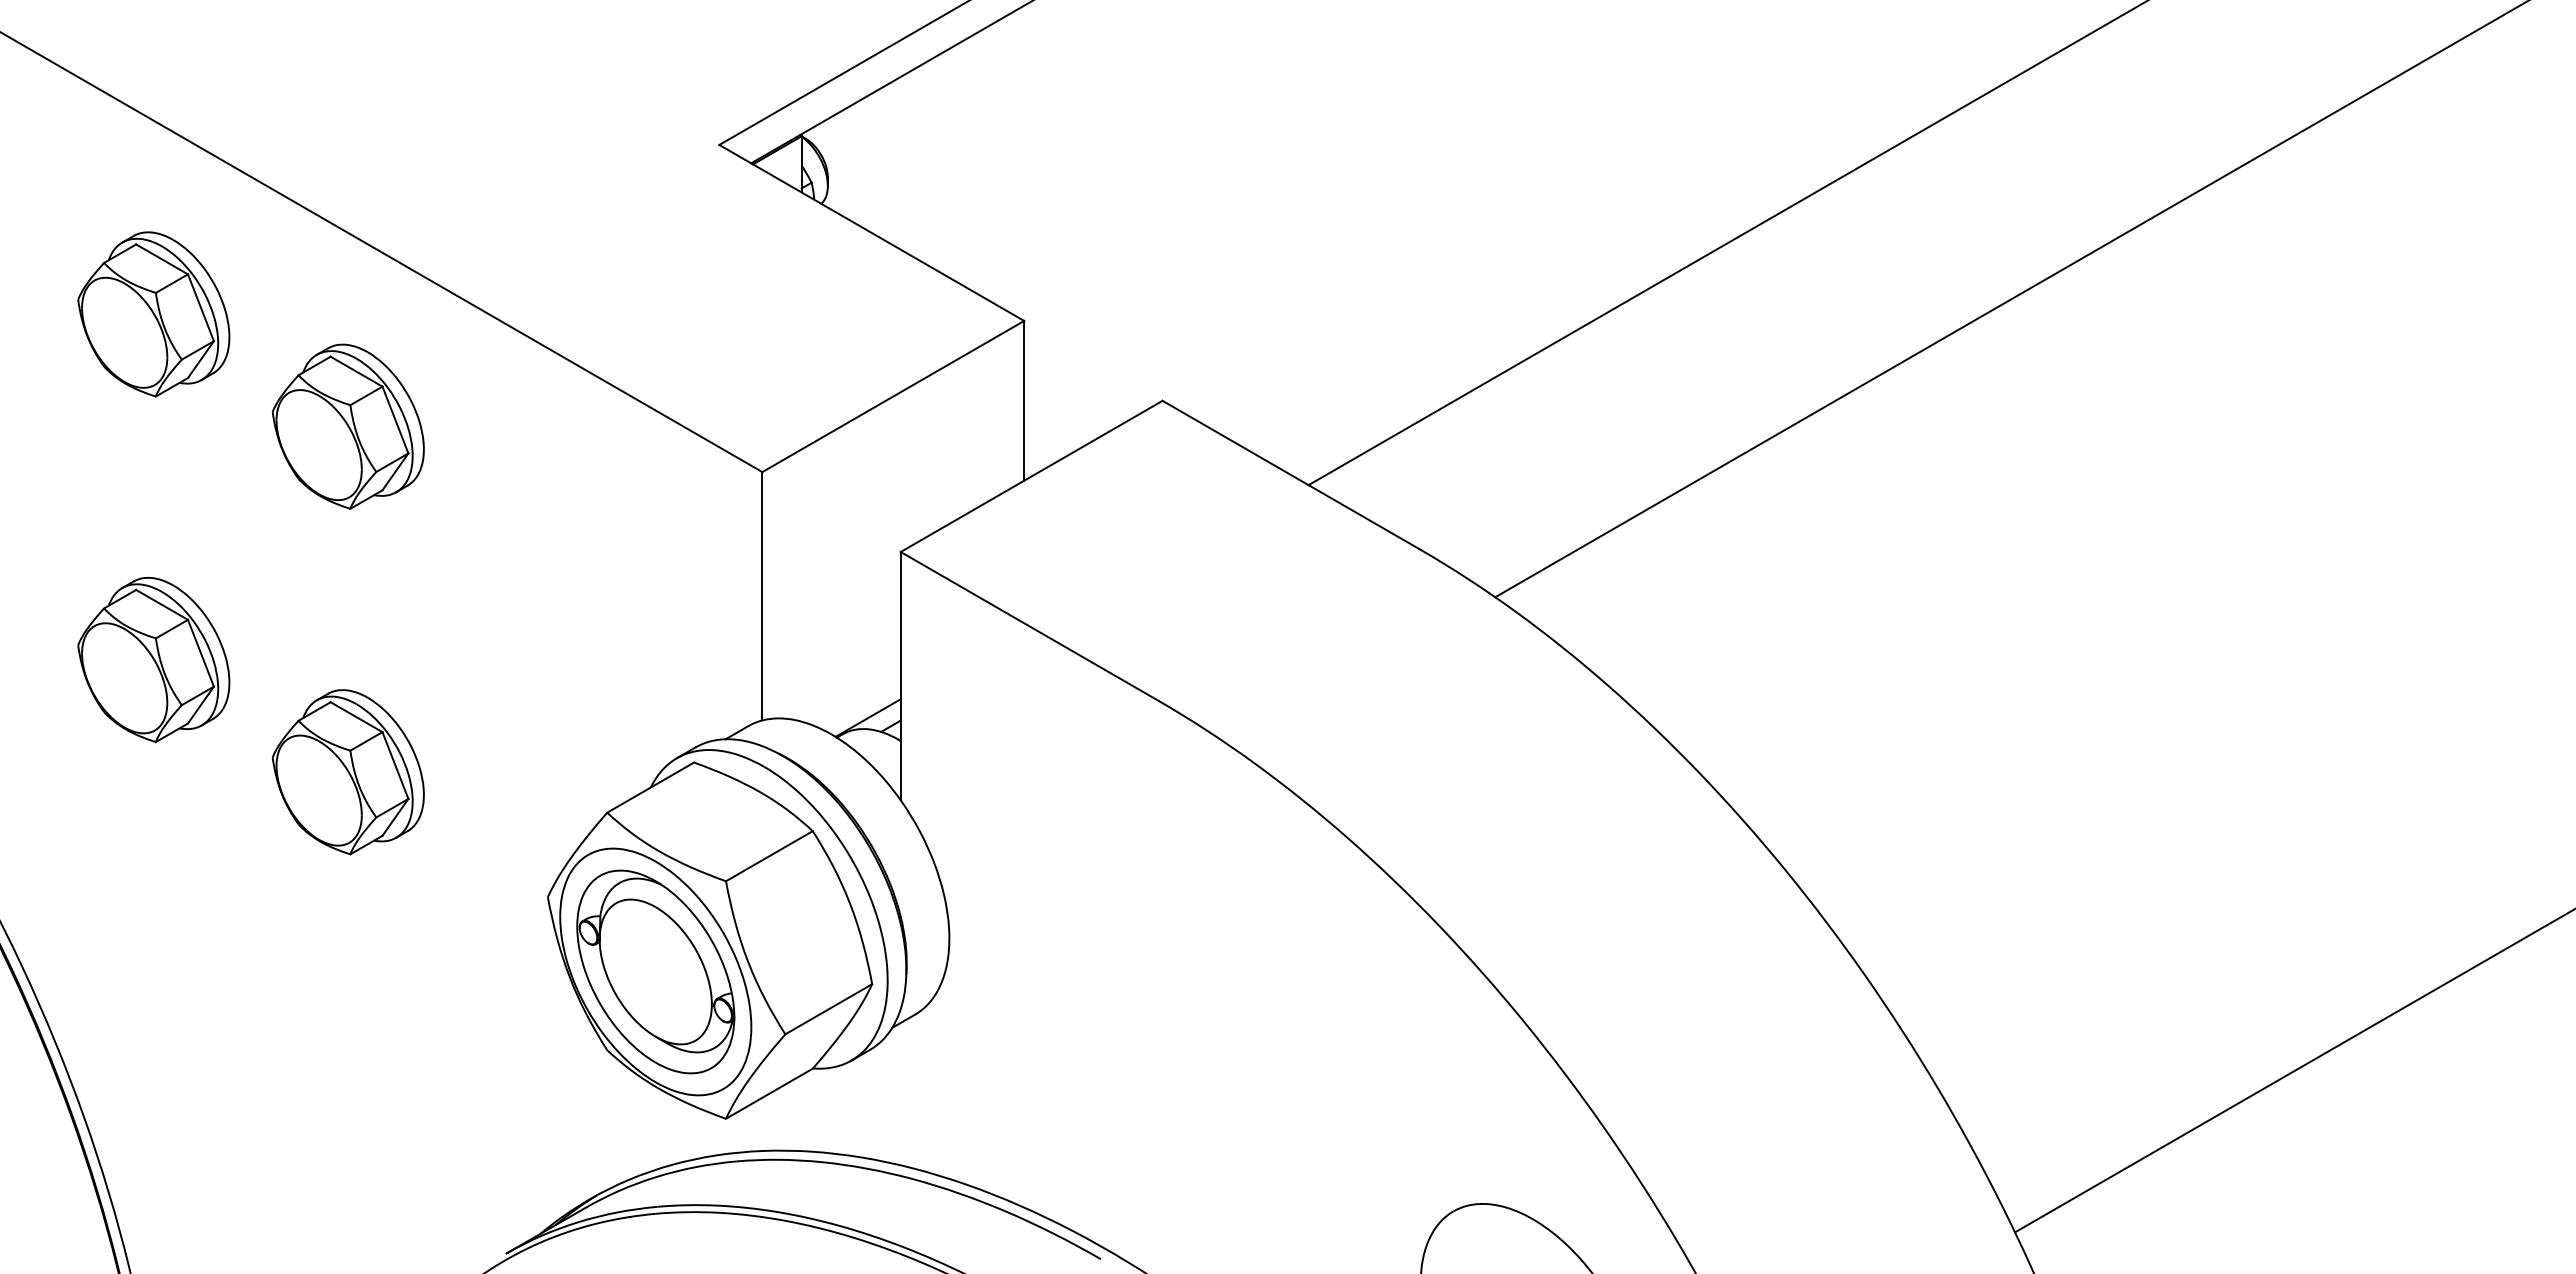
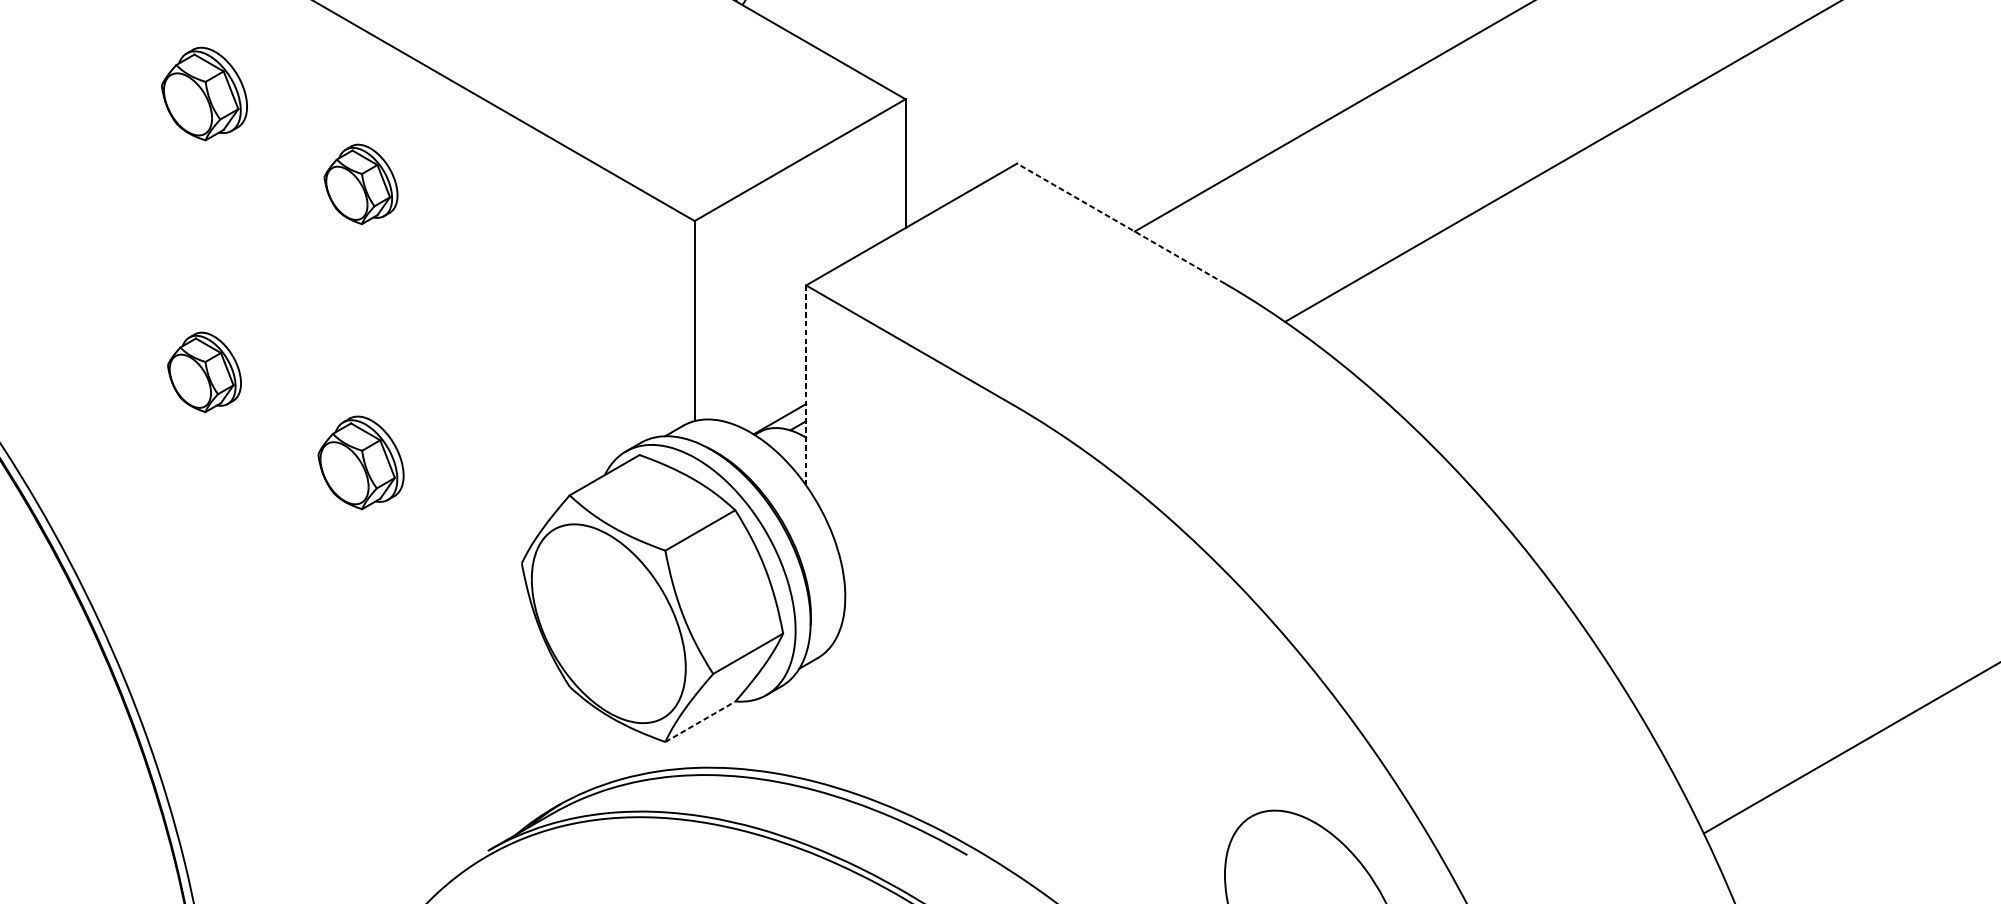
part: (153, 314) -> (204, 94), size x0.7
part: (347, 426) -> (360, 184), size x0.6
line: (1291, 475) -> (1120, 223), solid -> dashed
part: (153, 659) -> (204, 372), size x0.6
line: (900, 676) -> (805, 385), solid -> dashed
part: (347, 772) -> (360, 463), size x0.7
part: (655, 971) -> (608, 623), removed
line: (769, 1093) -> (700, 721), solid -> dashed

